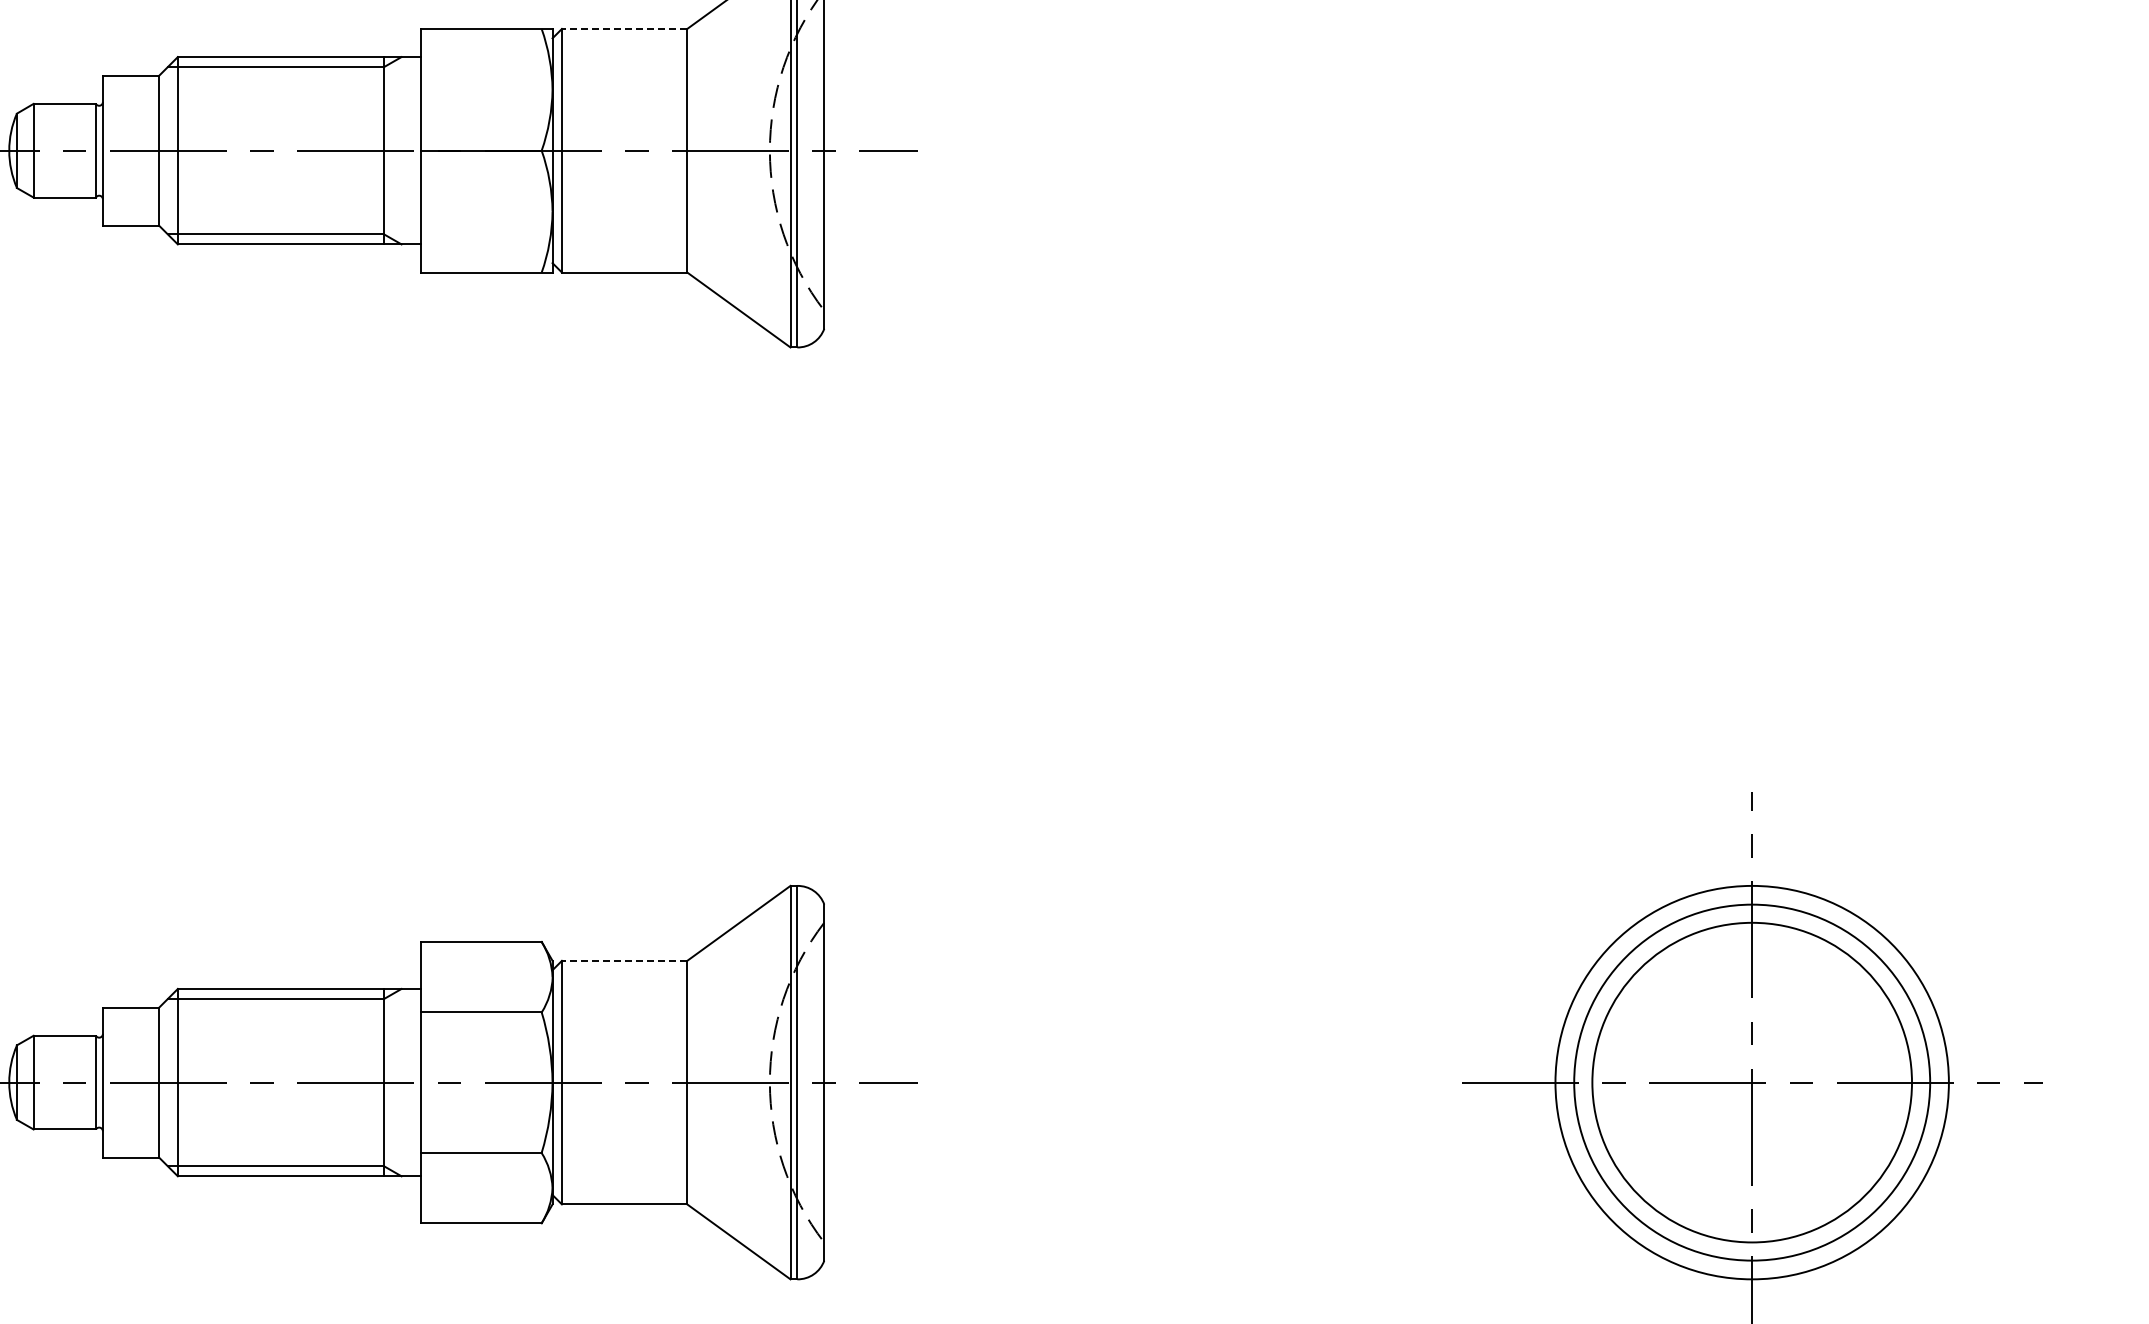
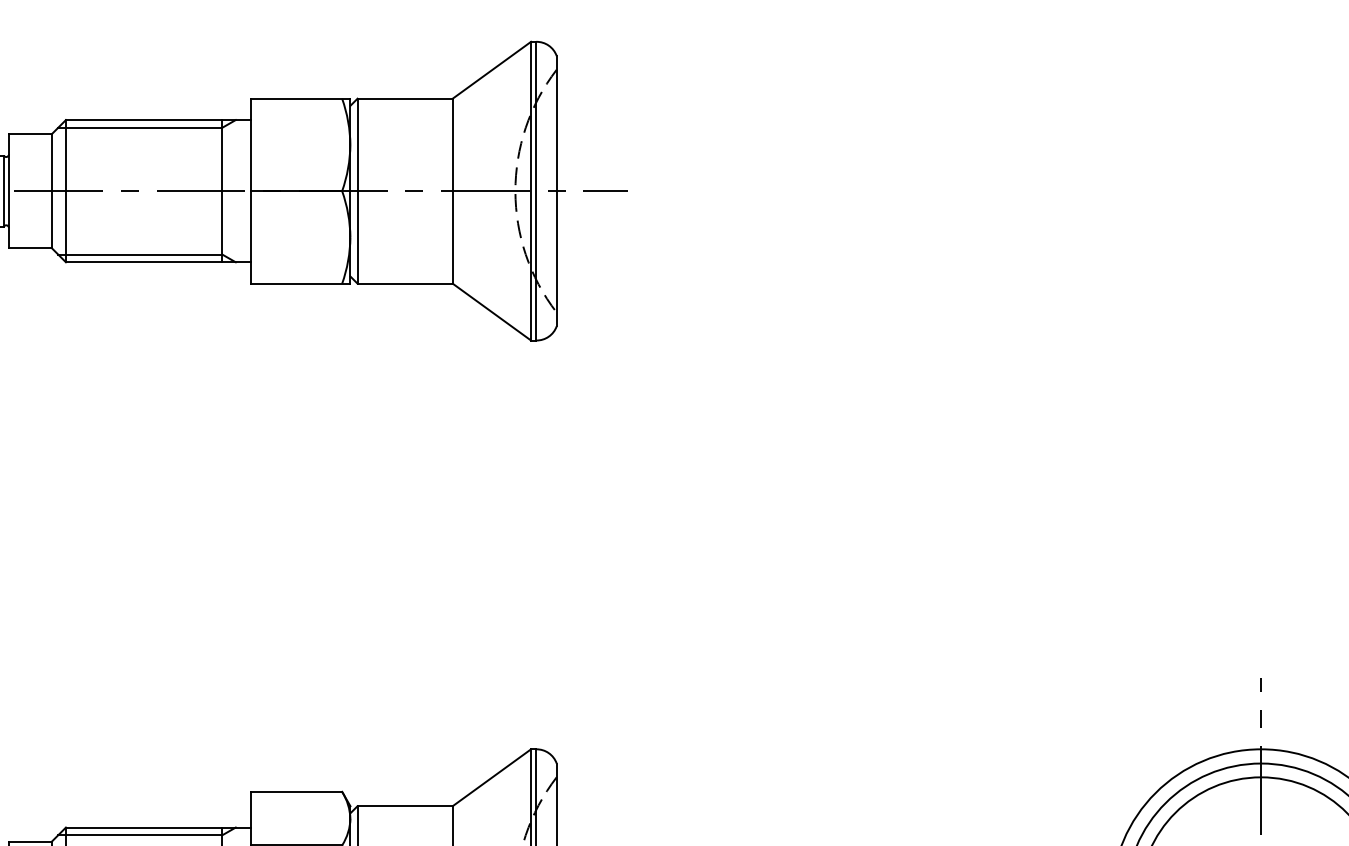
line: (624, 28) -> (405, 98), dashed -> solid
line: (624, 960) -> (405, 805), dashed -> solid

